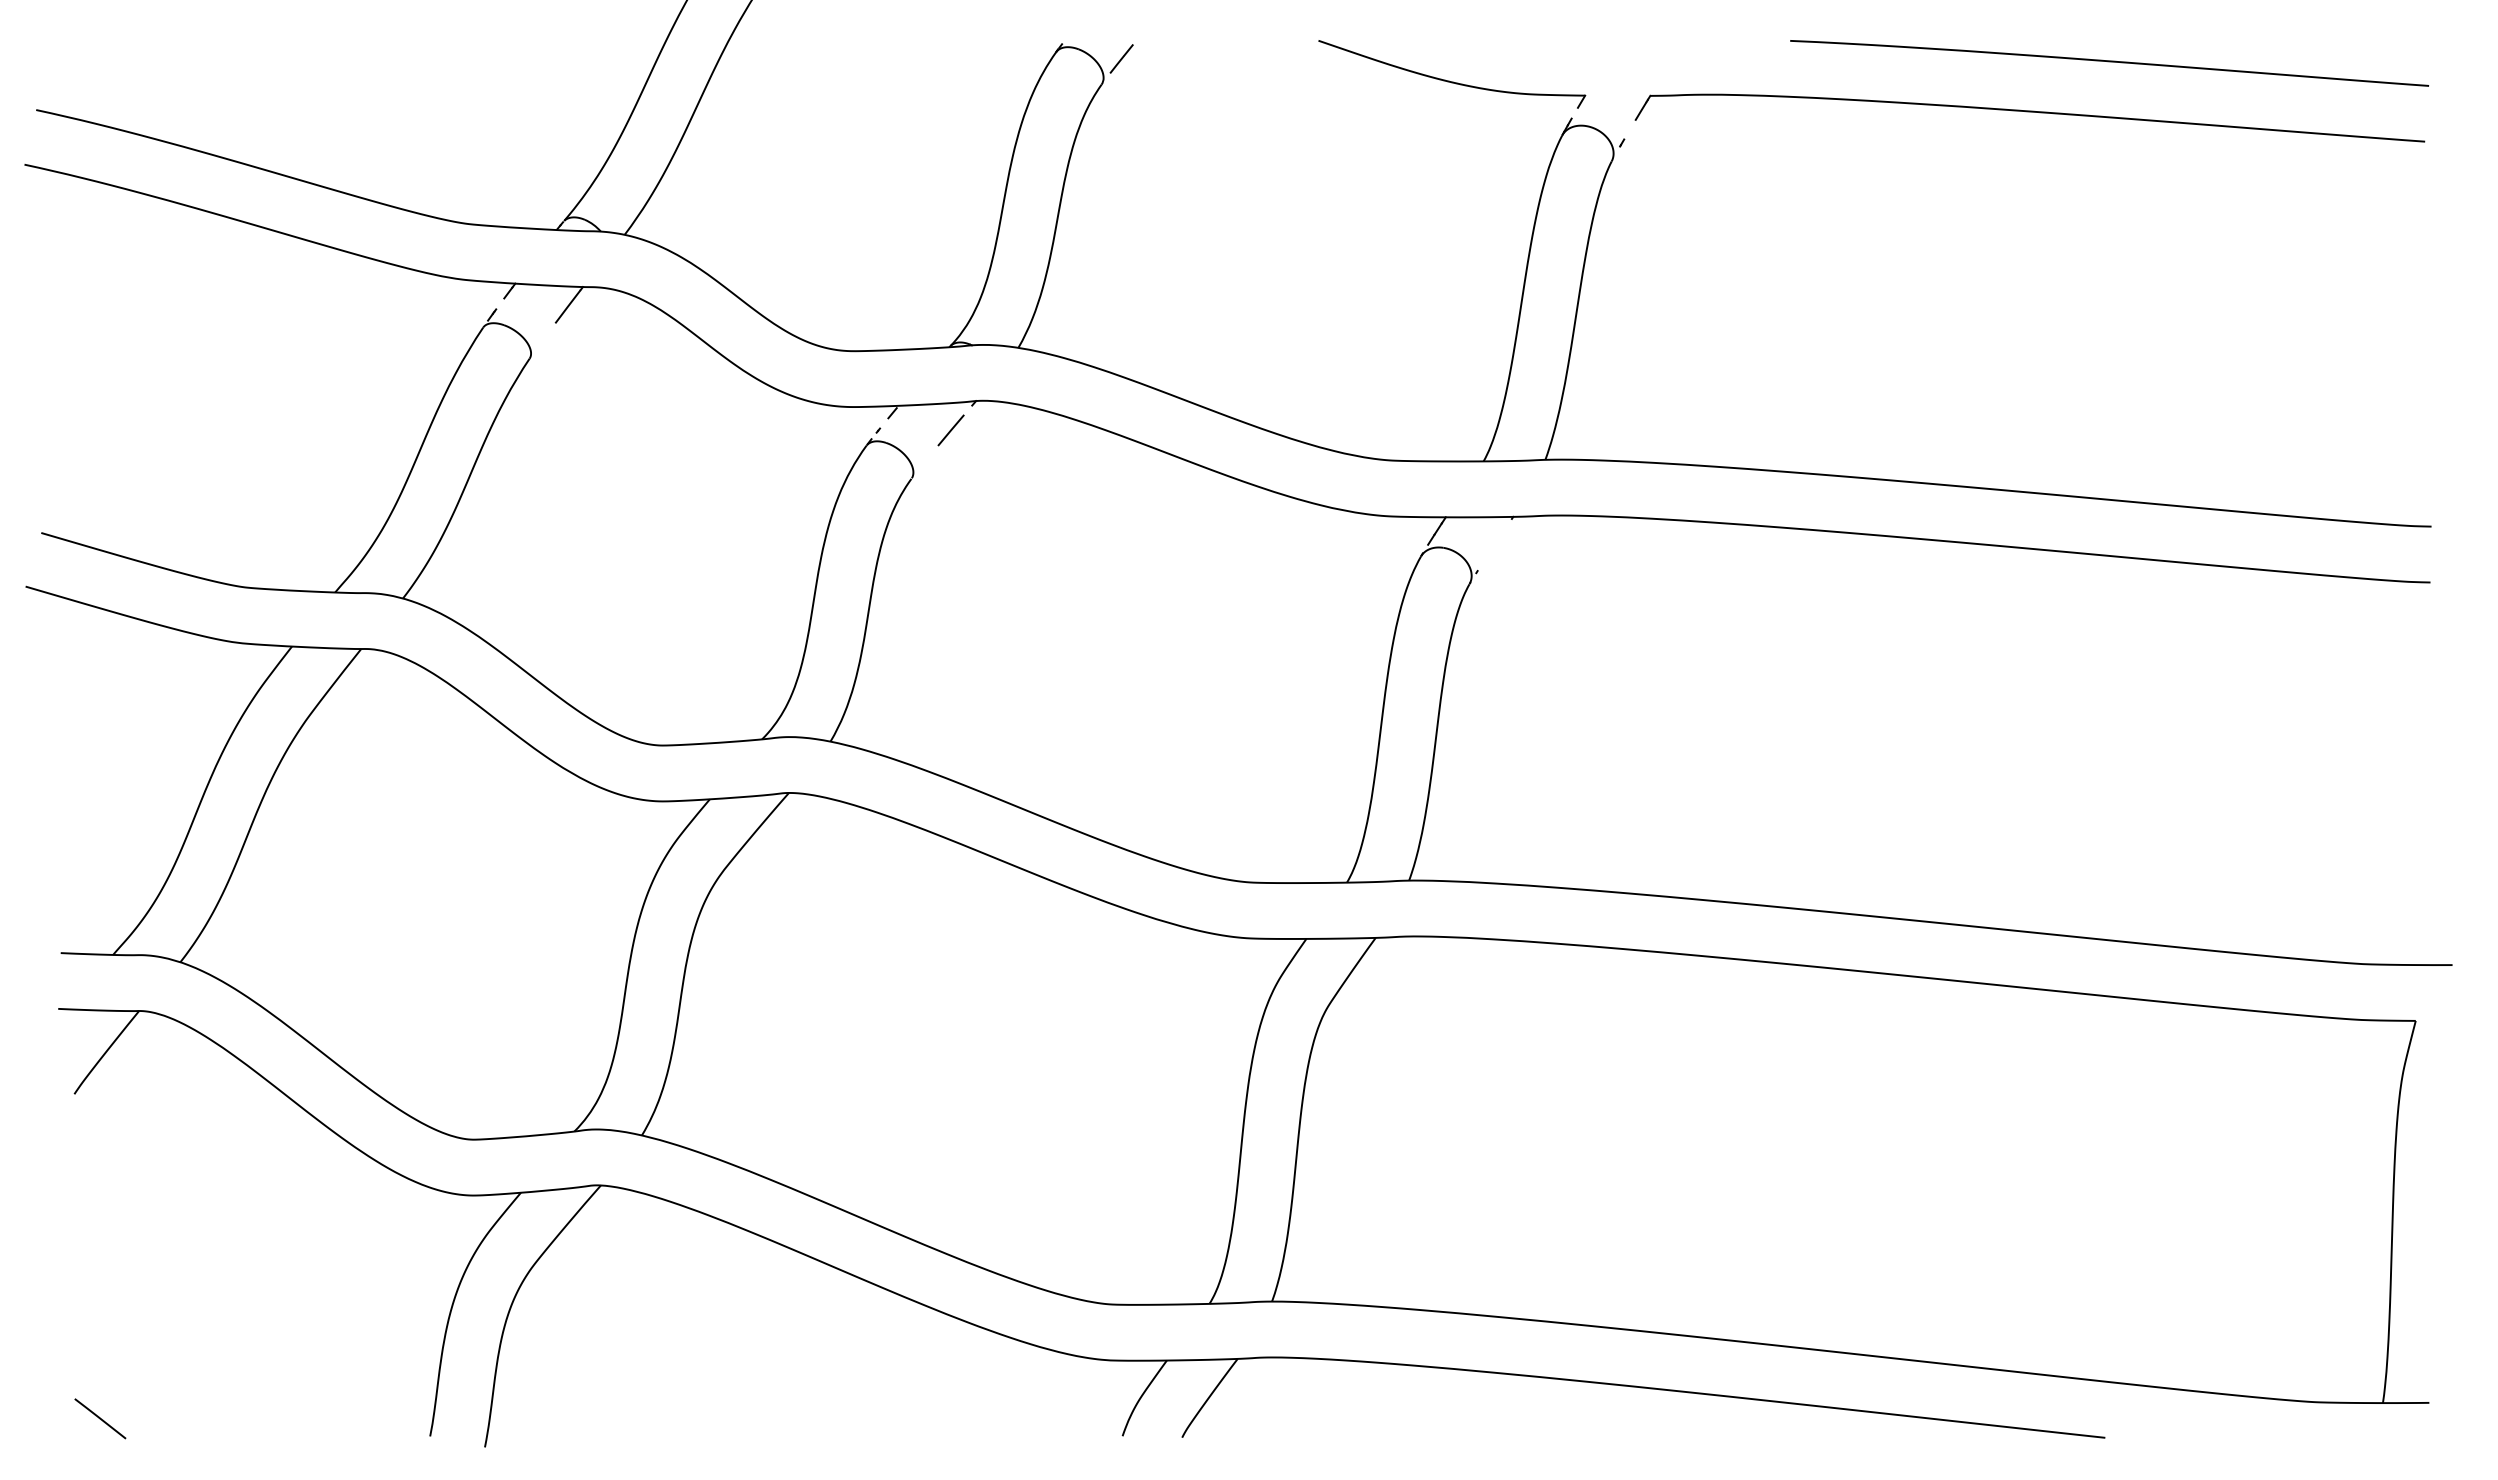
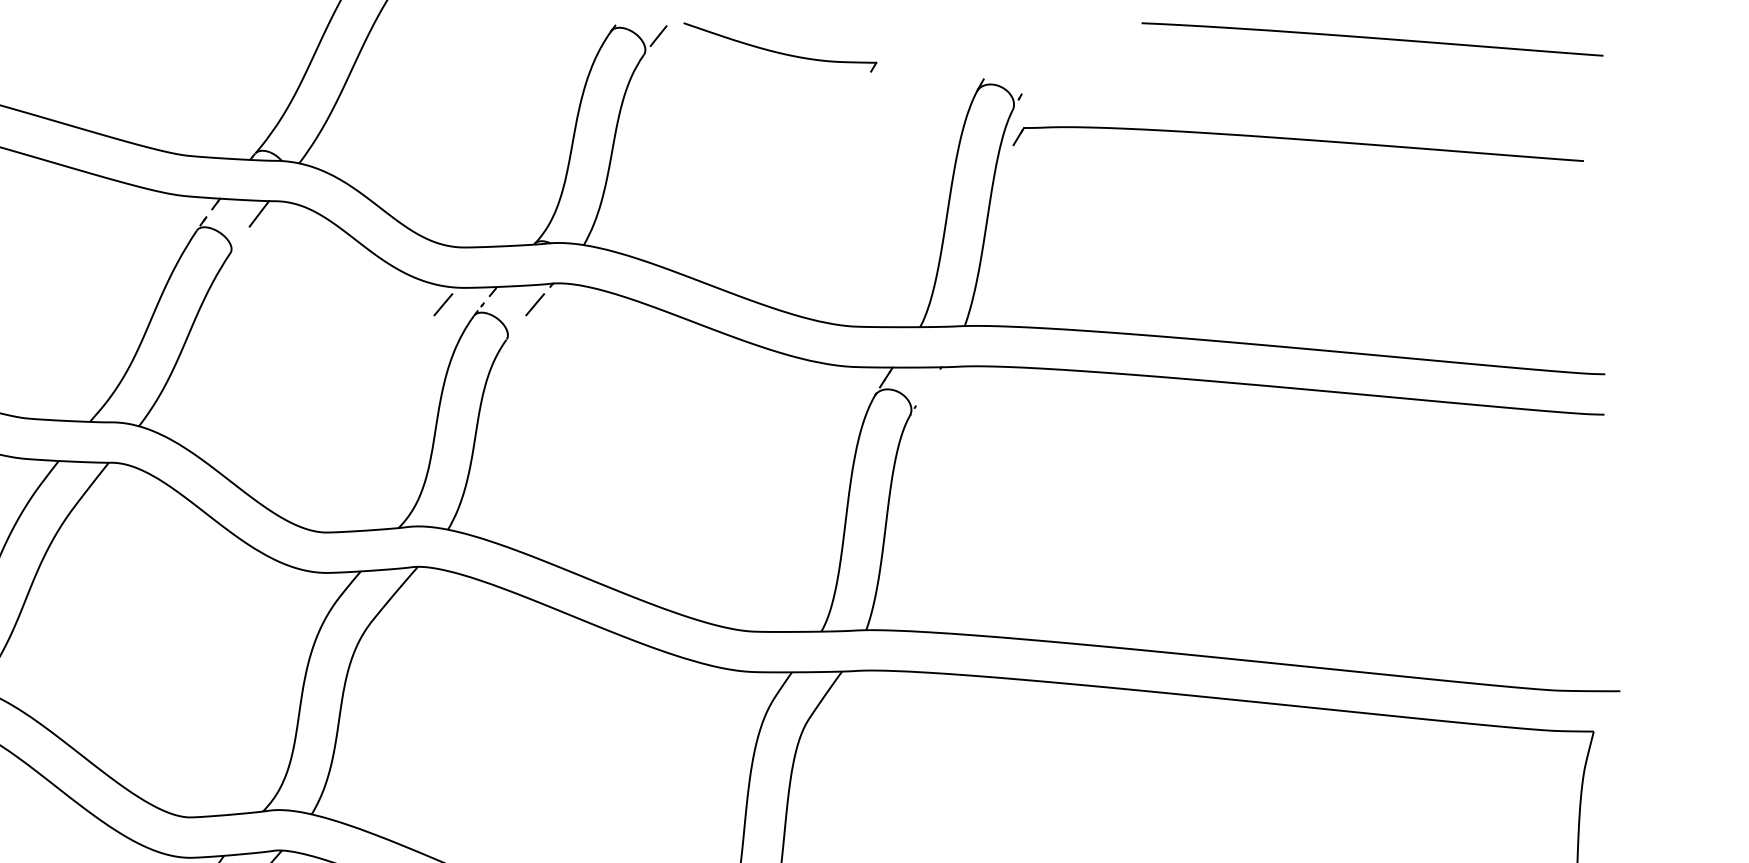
part: (1449, 80) -> (778, 51), moved
part: (2029, 117) -> (1298, 143), moved
line: (823, 430) -> (442, 304), added

